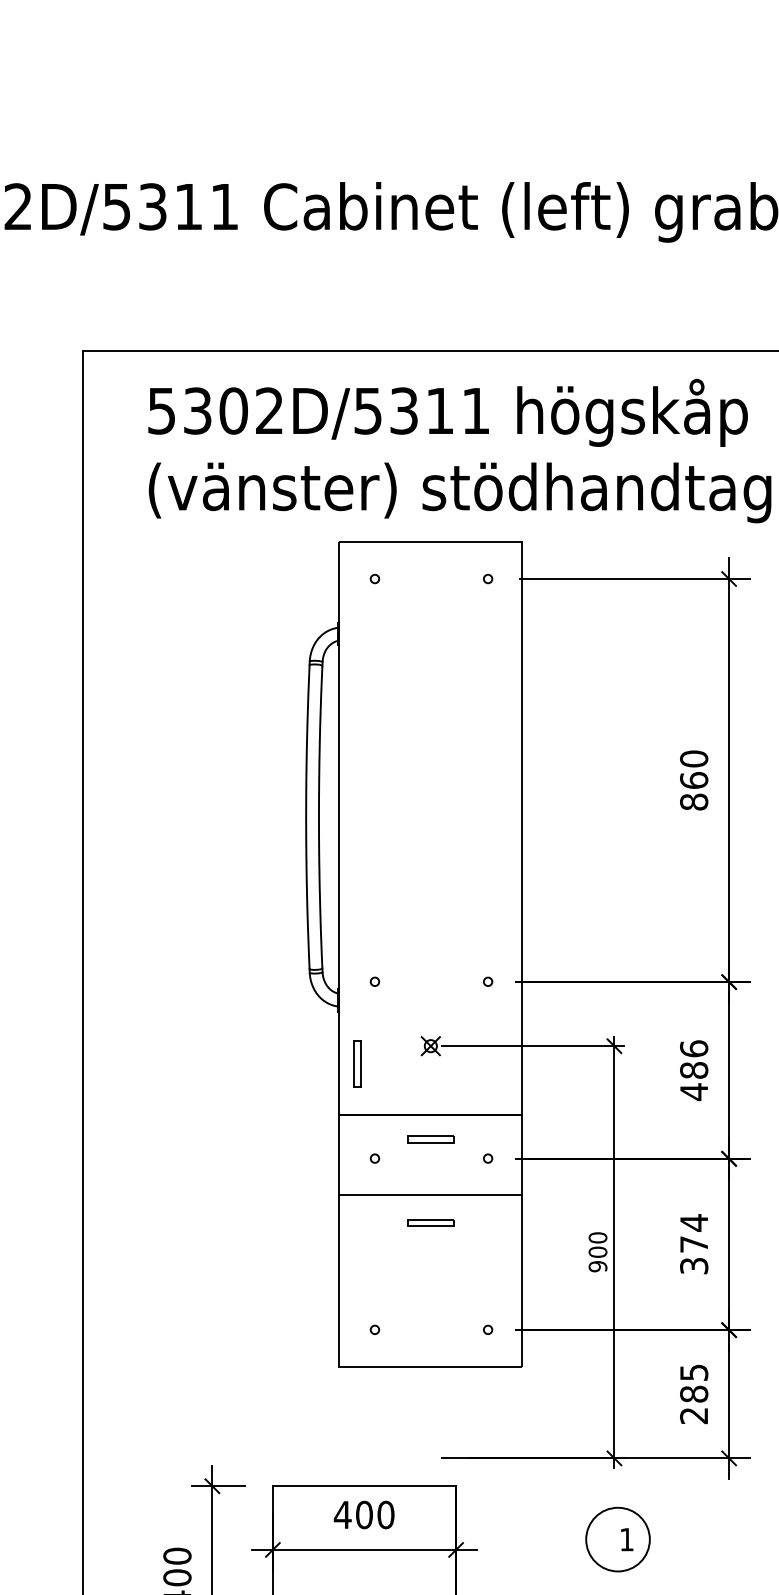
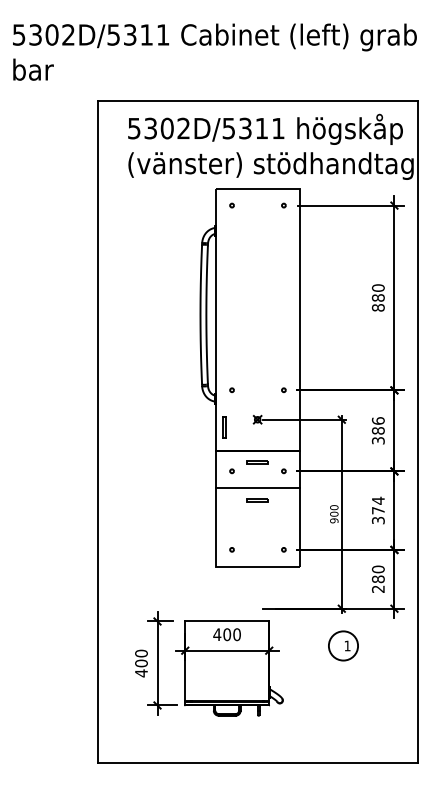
text: (694, 779) -> (378, 297), 860 -> 880
text: (692, 1091) -> (377, 440), 486 -> 386
text: (692, 1372) -> (377, 569), 285 -> 280

